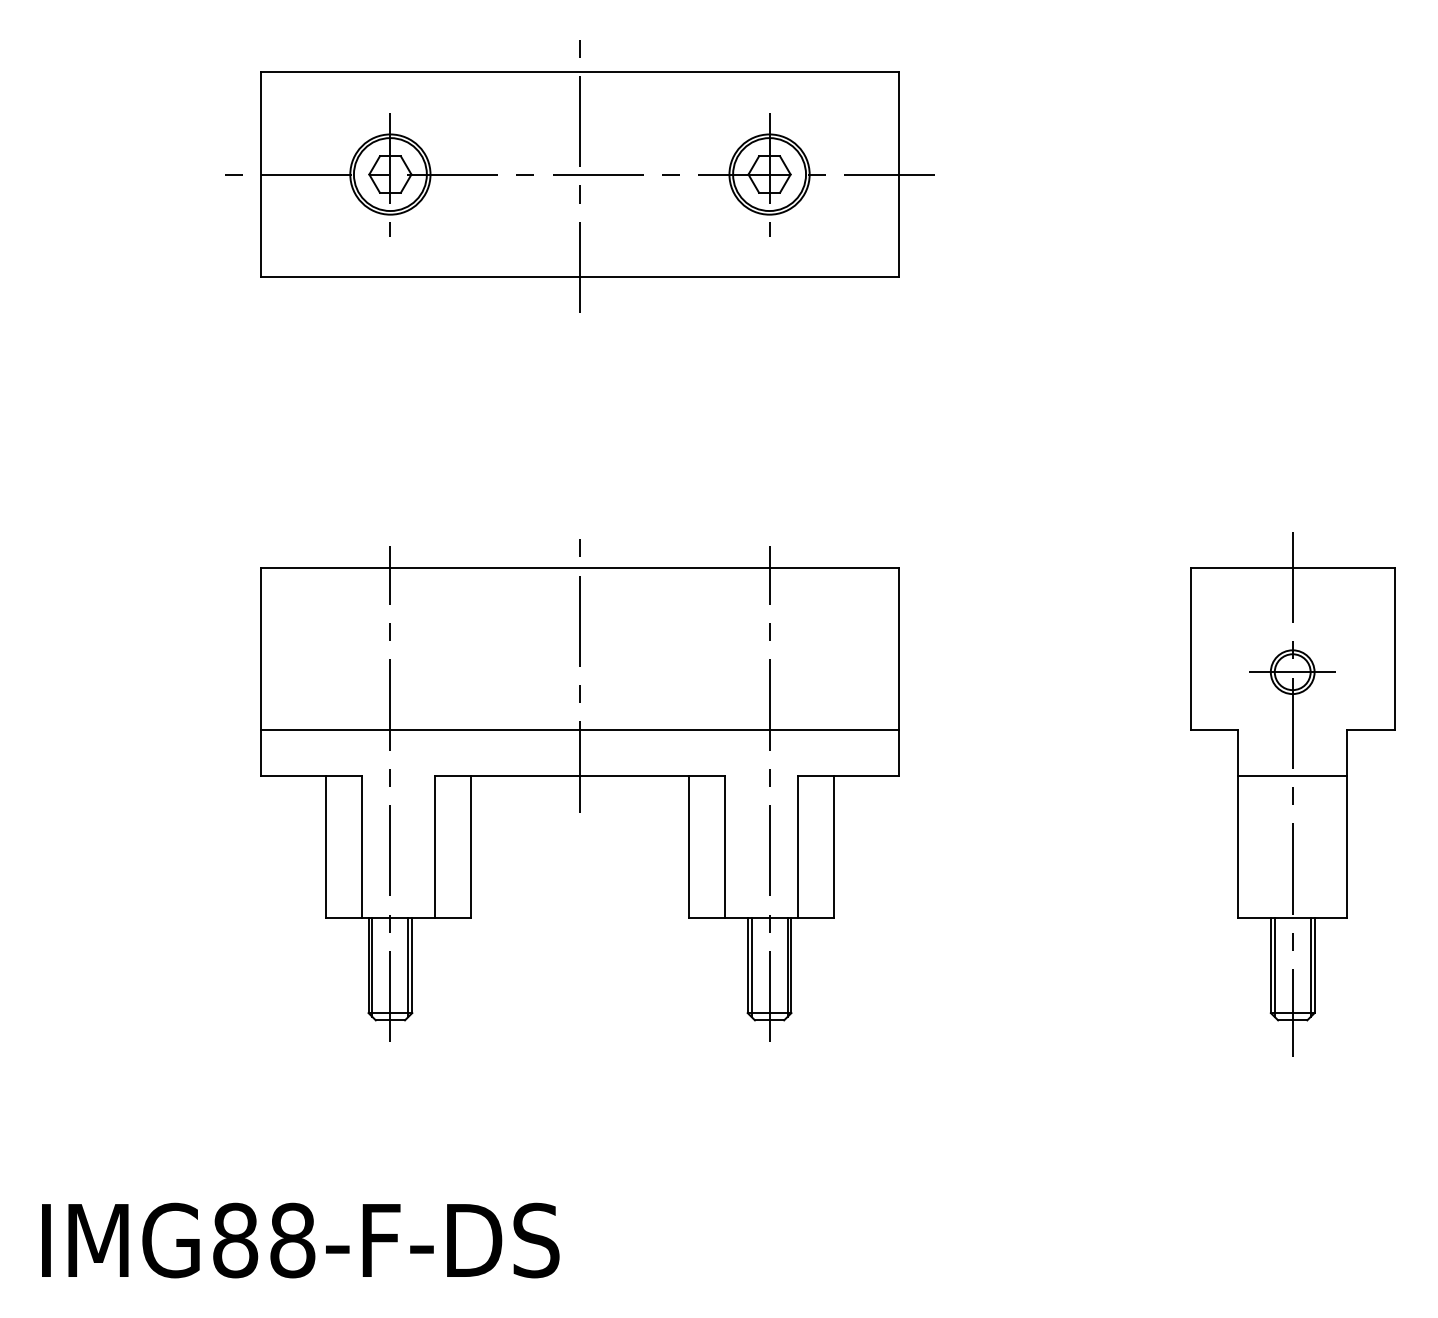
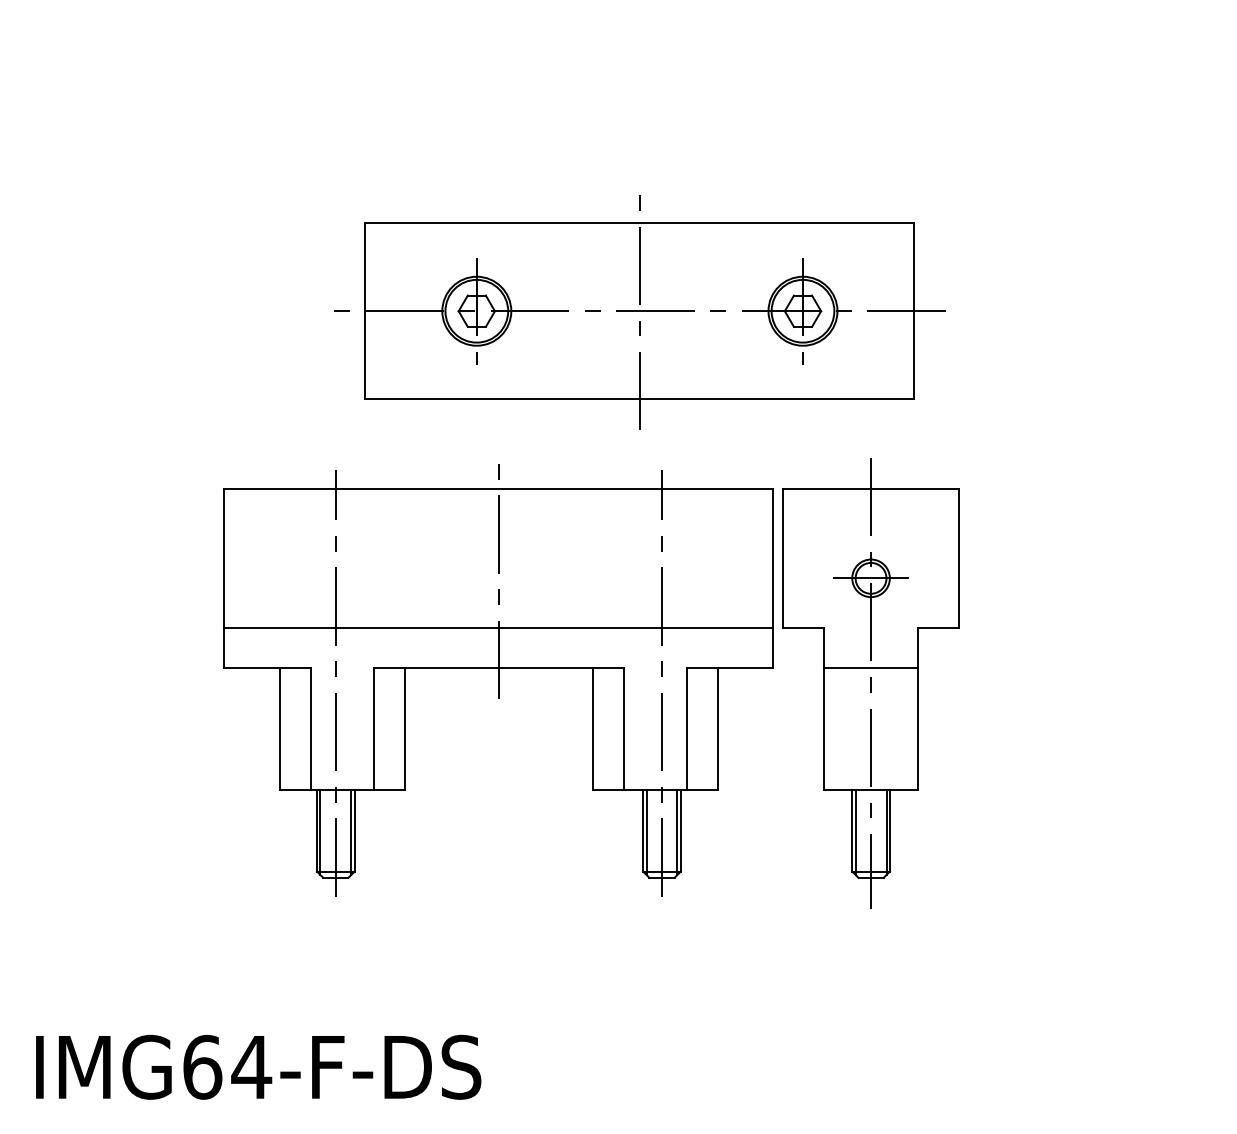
part: (579, 176) -> (639, 312), moved
part: (1292, 794) -> (870, 683), moved
text: (264, 1239) -> (227, 1066), IMG88-F-DS -> IMG64-F-DS

